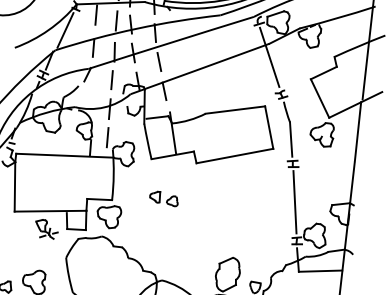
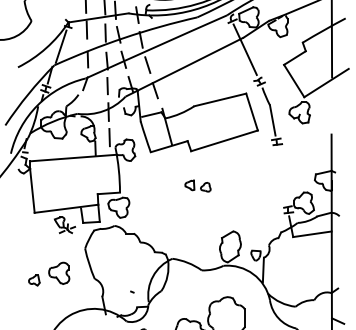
line: (358, 131) -> (331, 106), removed
part: (163, 198) -> (197, 185), moved
line: (294, 201) -> (282, 175), removed

